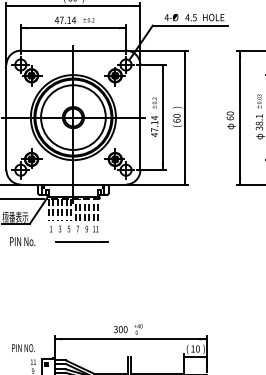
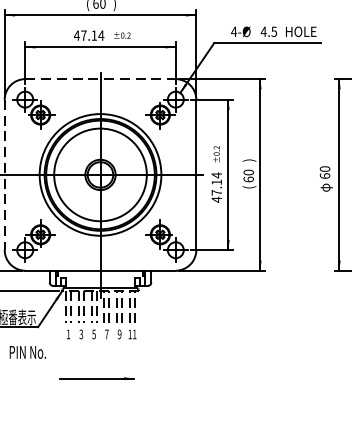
line: (73, 50) -> (100, 78), solid -> dashed
line: (6, 118) -> (4, 176), solid -> dashed
line: (81, 241) -> (96, 377), moved

